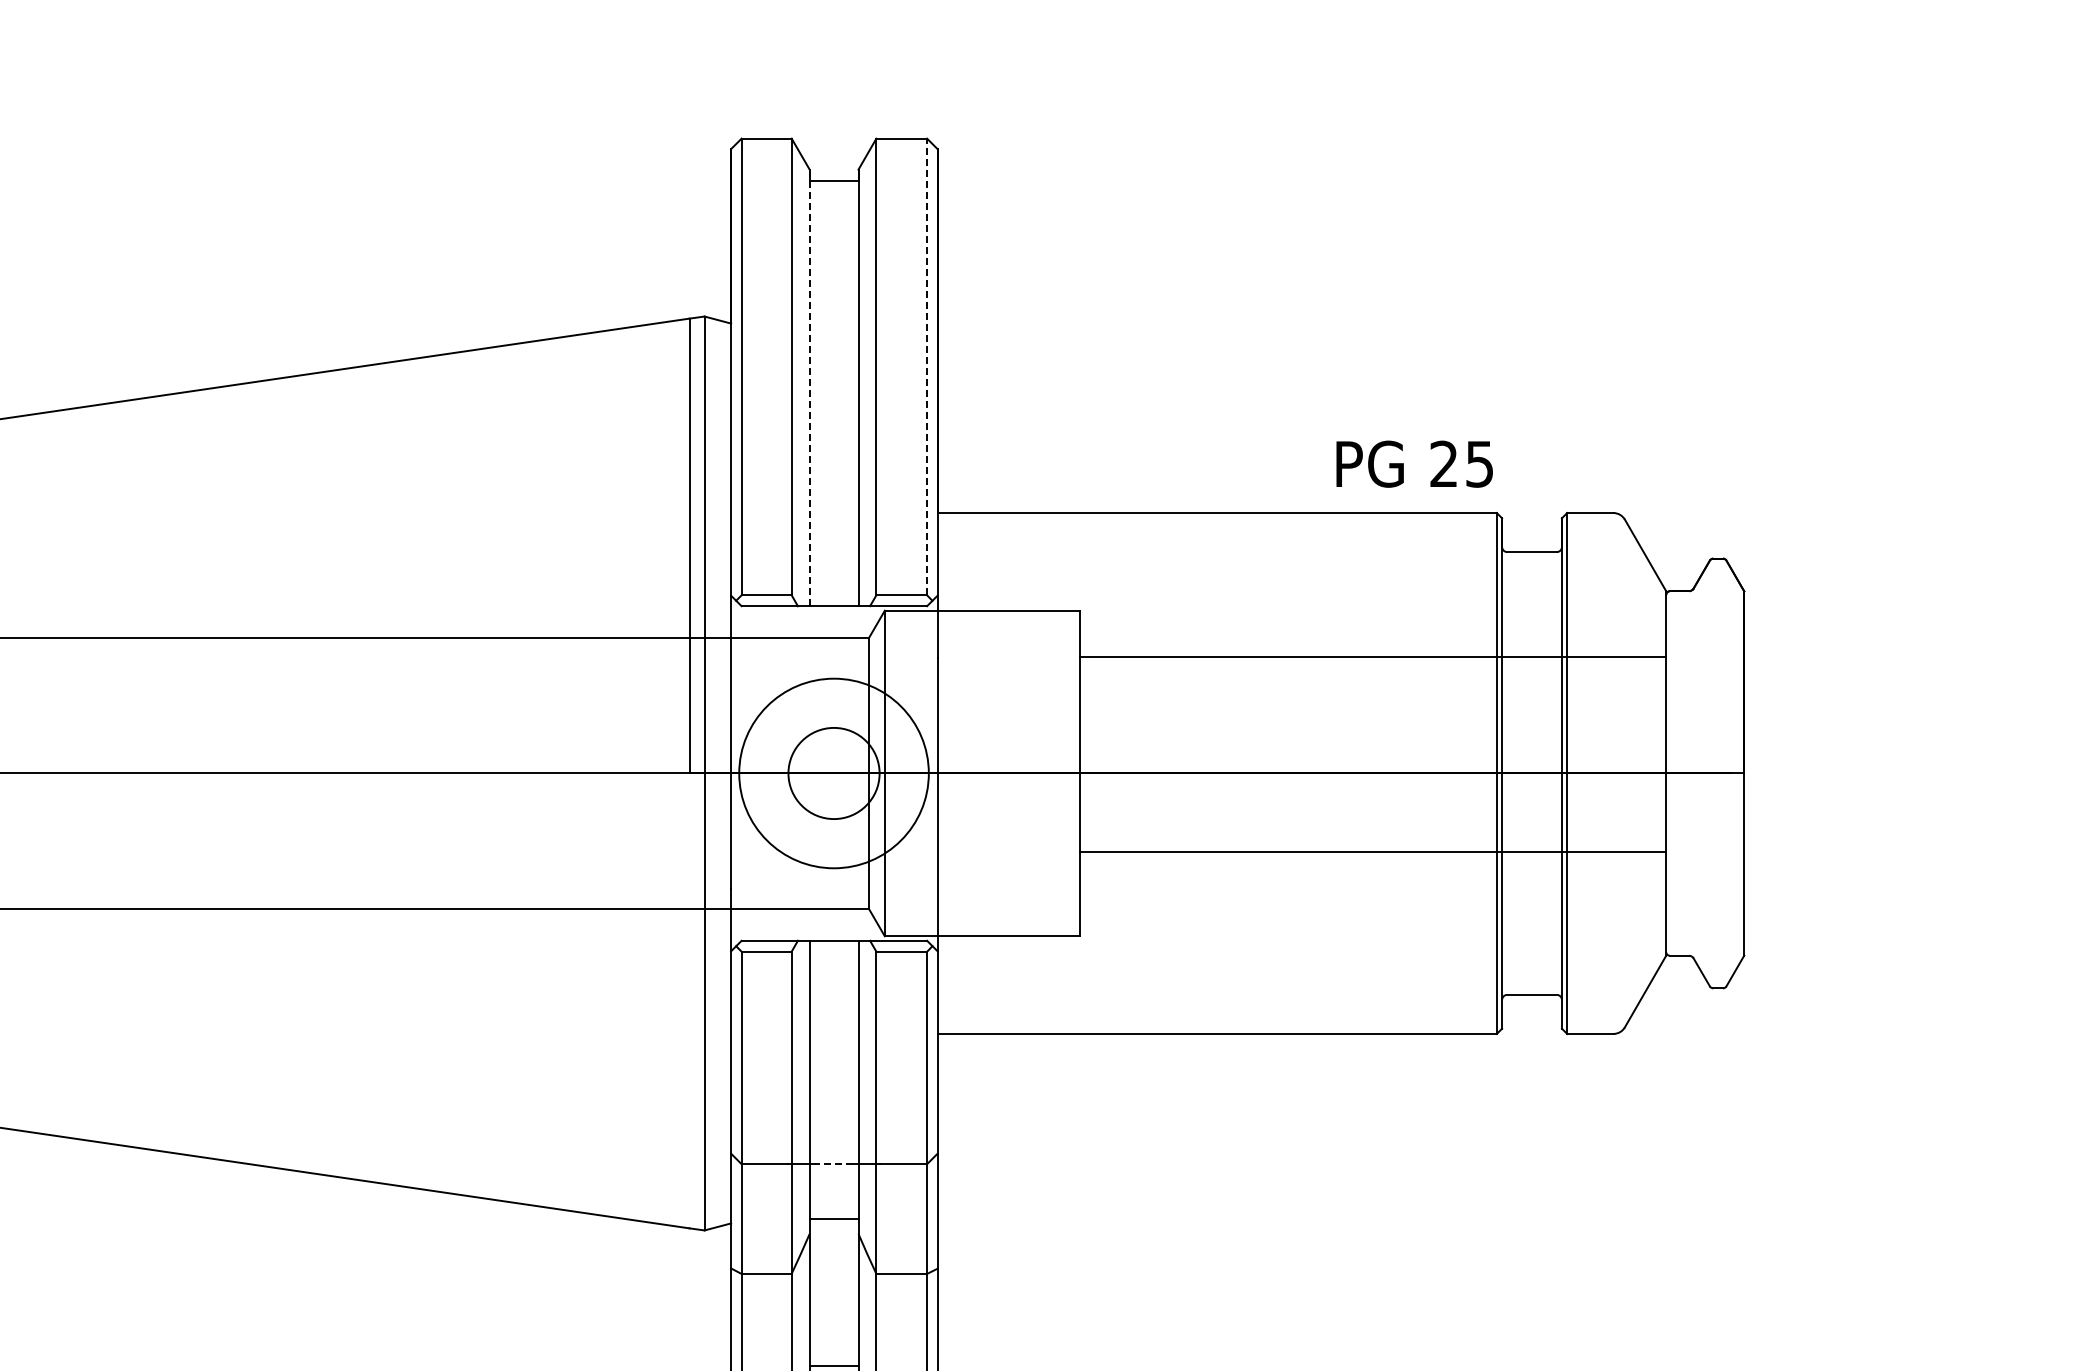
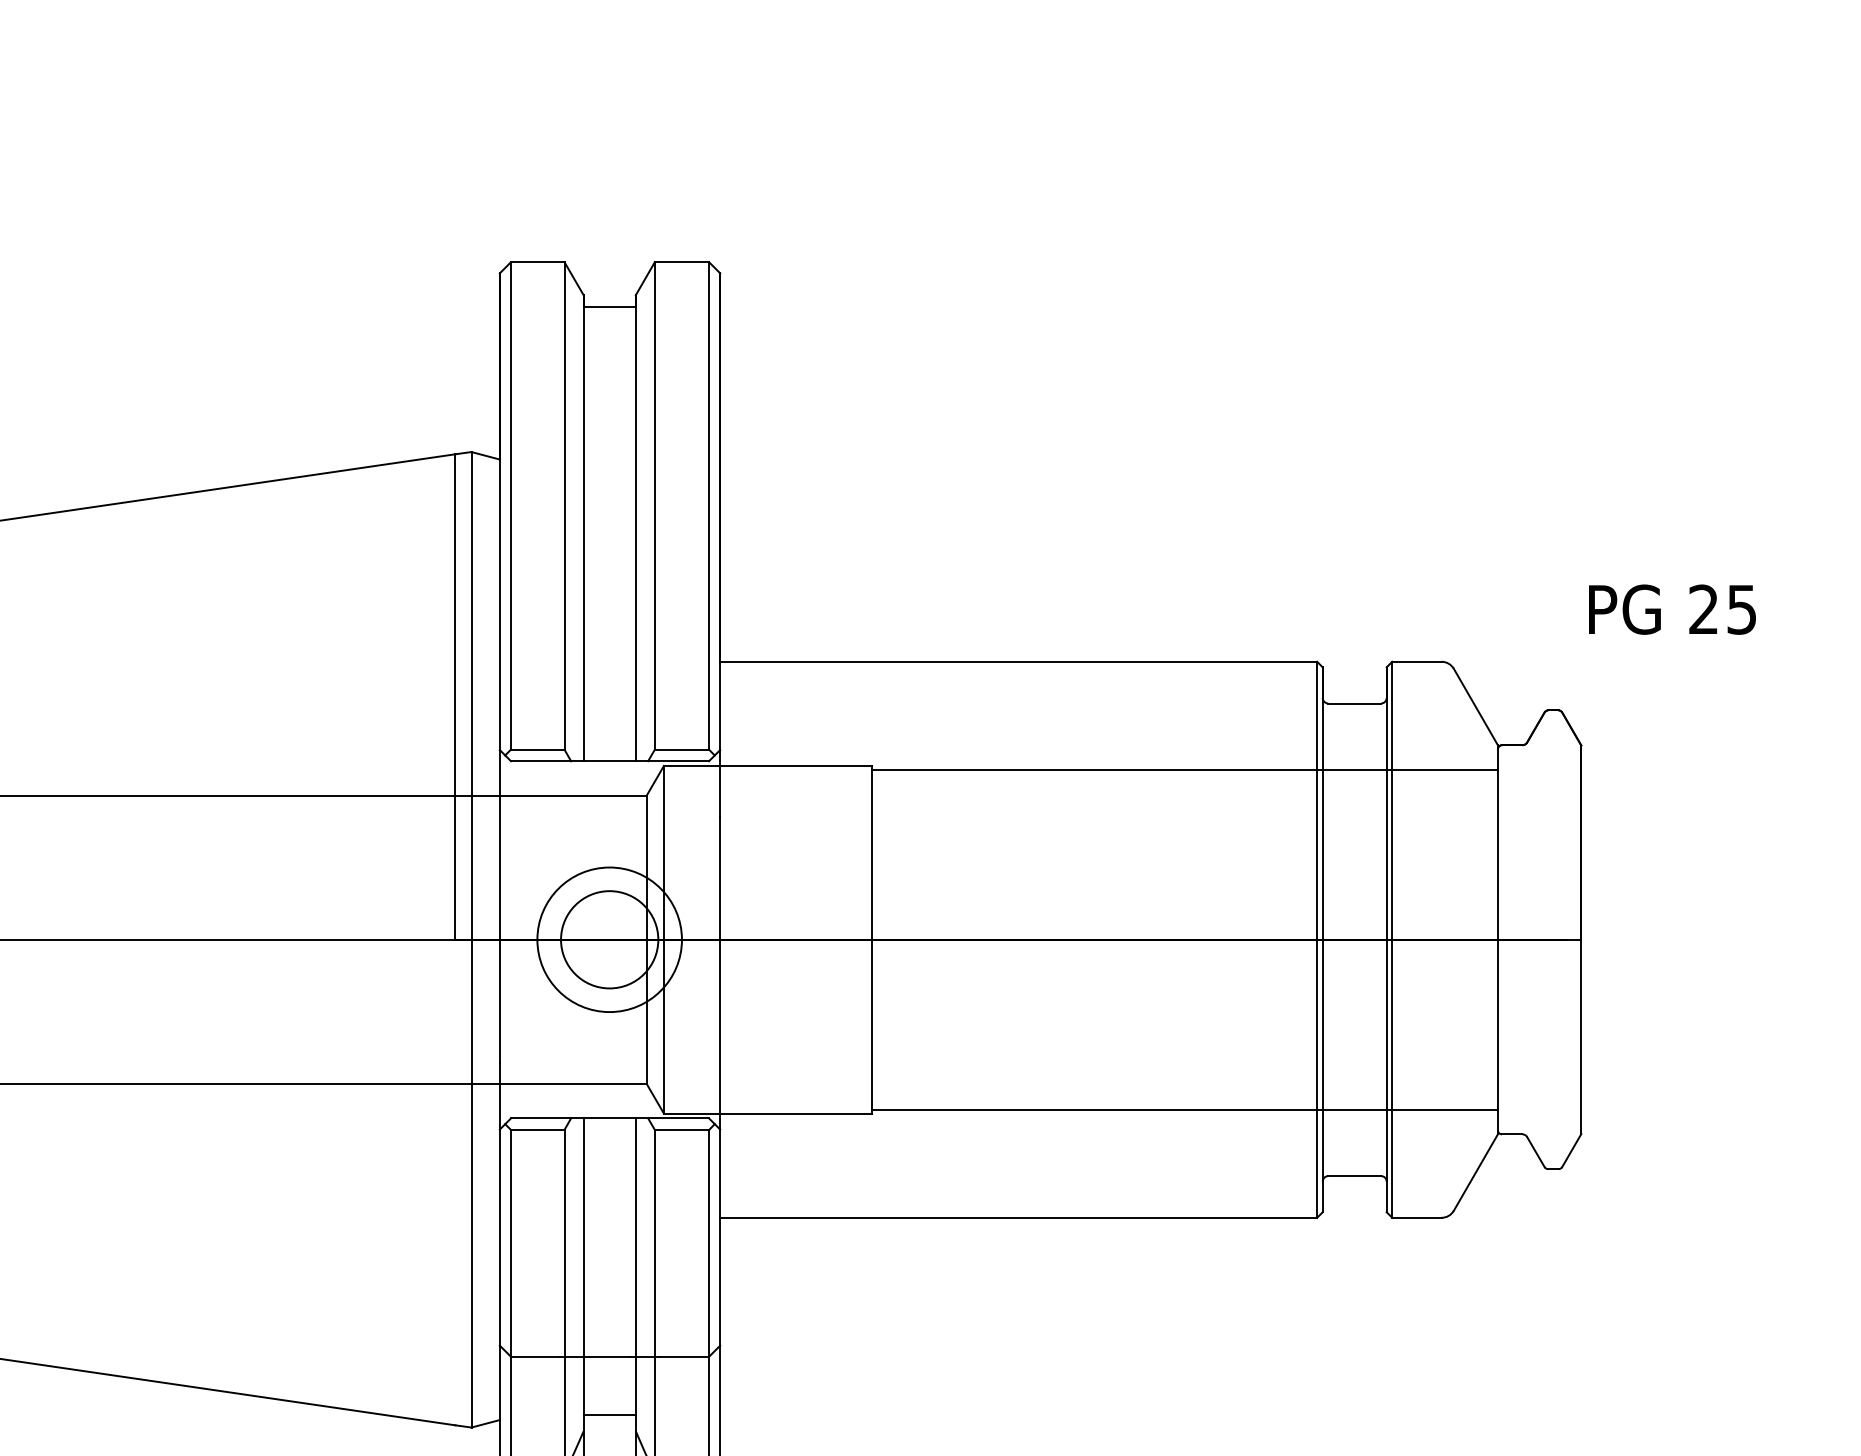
line: (927, 366) -> (709, 505), dashed -> solid
line: (809, 387) -> (583, 527), dashed -> solid
text: (1414, 463) -> (1672, 608), moved
line: (1373, 657) -> (1185, 770), moved
circle: (833, 773) -> (609, 939), size x0.71
line: (1373, 851) -> (1185, 1109), moved
line: (833, 1164) -> (609, 1357), dashed -> solid

